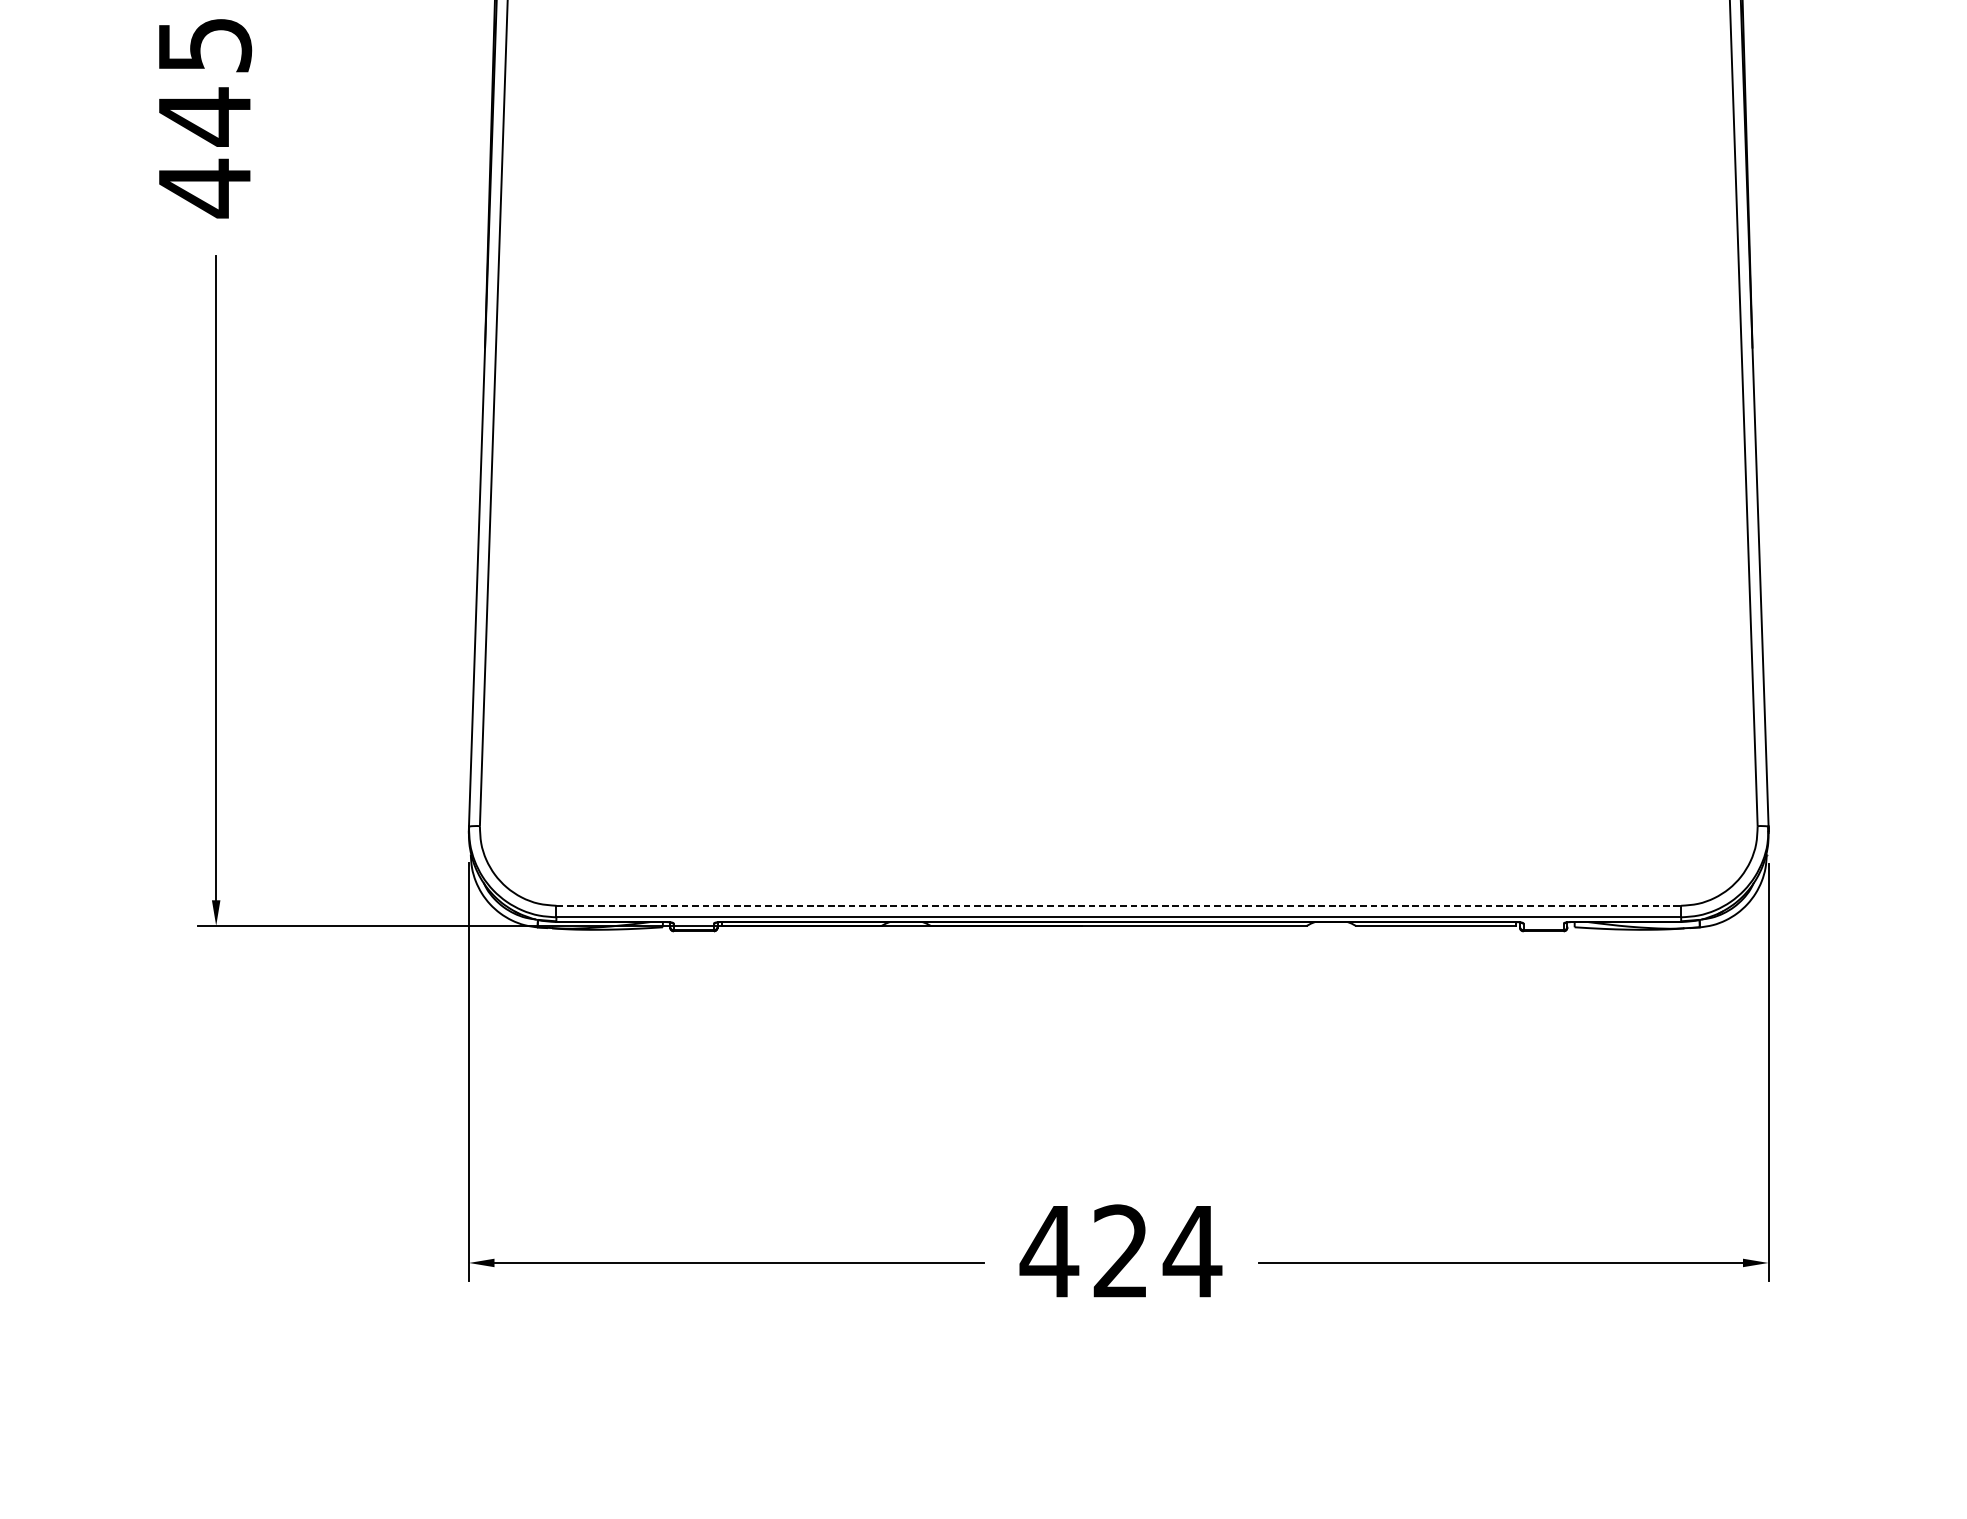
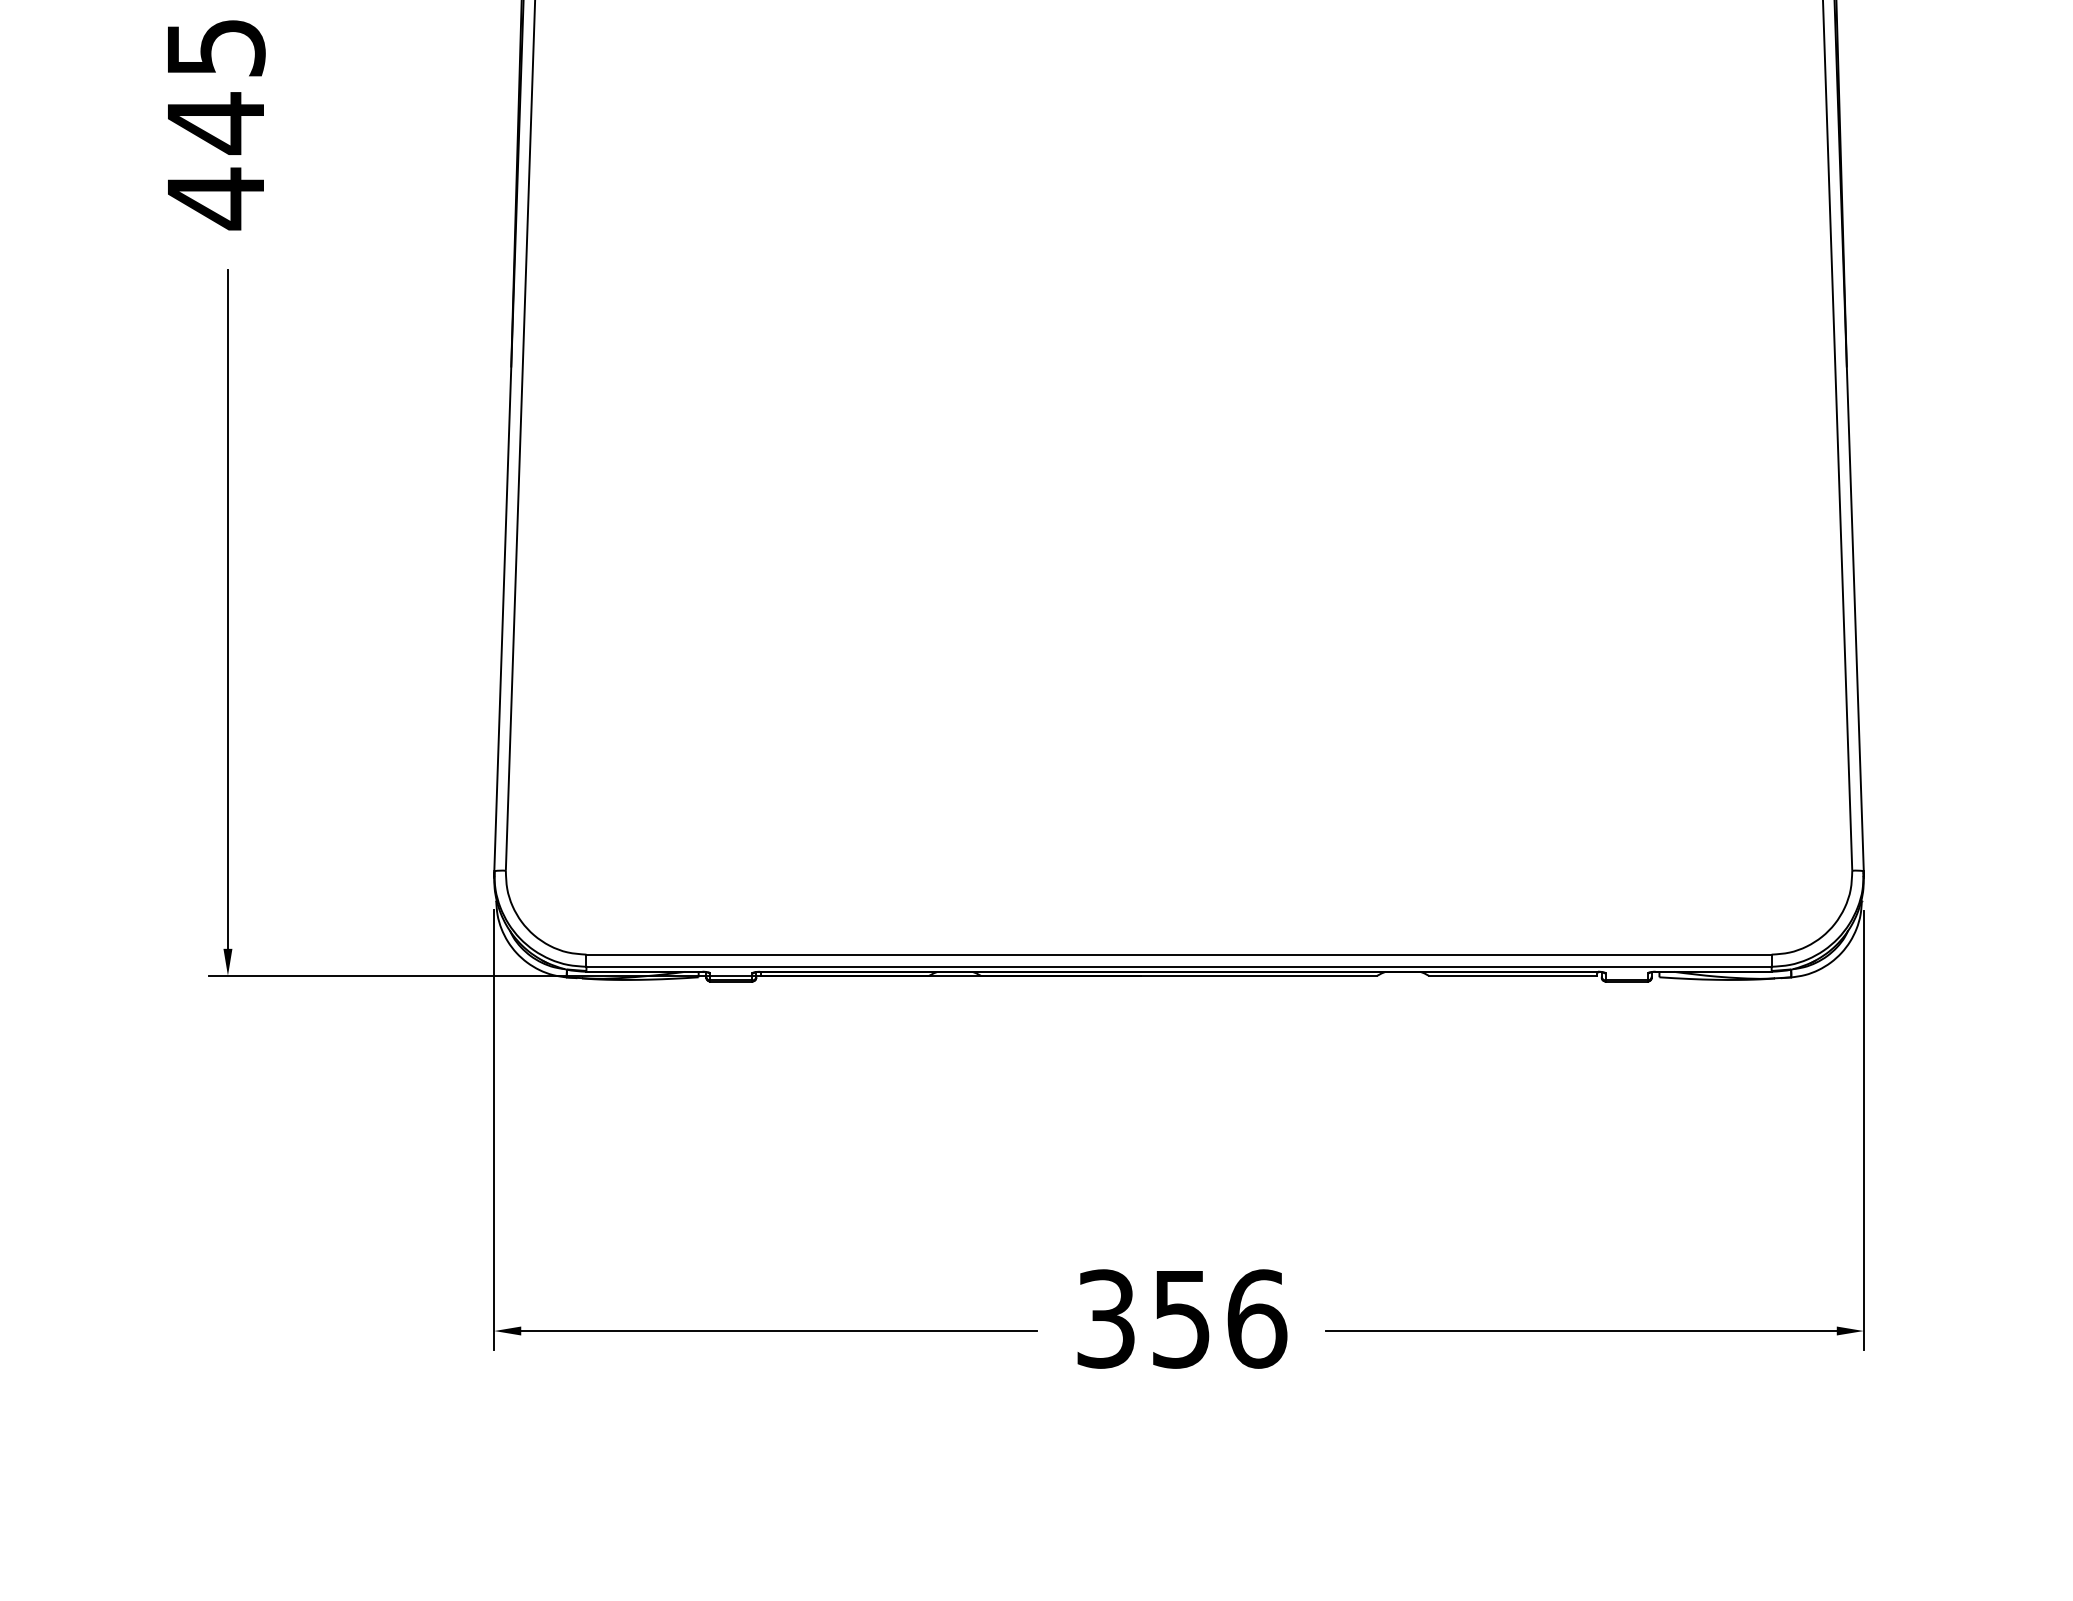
line: (1119, 905) -> (1179, 954), dashed -> solid
text: (1121, 1251) -> (1181, 1318), 424 -> 356

